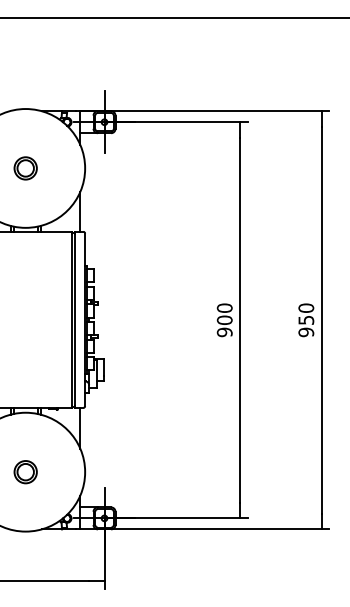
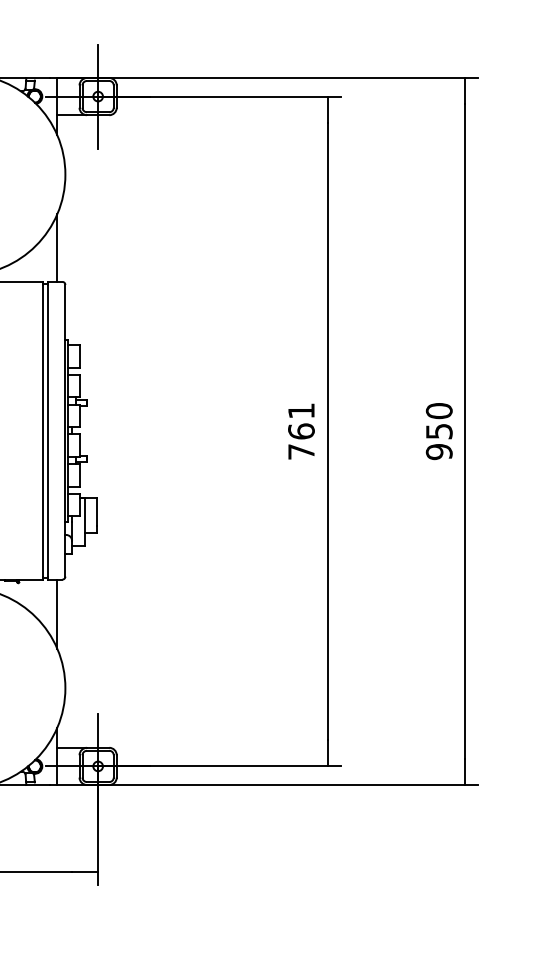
text: (224, 320) -> (300, 431), 900 -> 761

